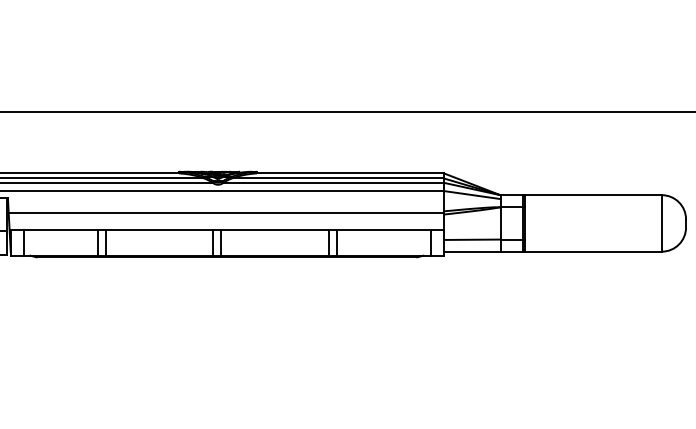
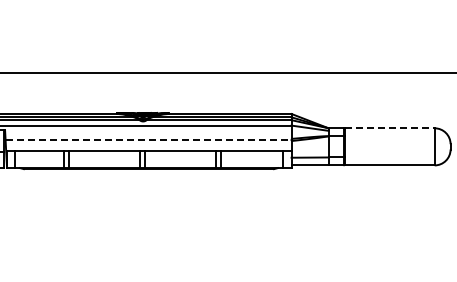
line: (594, 195) -> (390, 128), solid -> dashed
line: (226, 212) -> (148, 139), solid -> dashed

